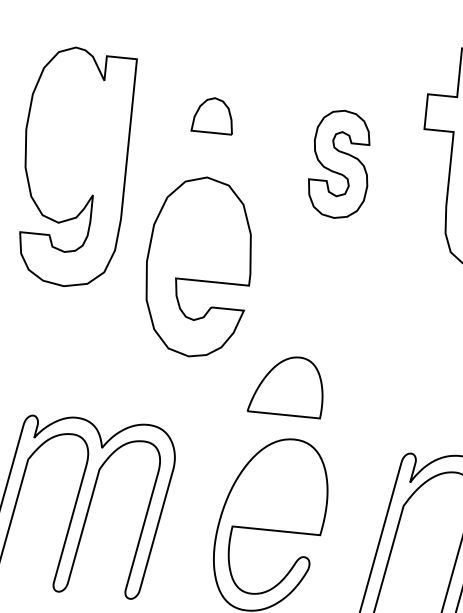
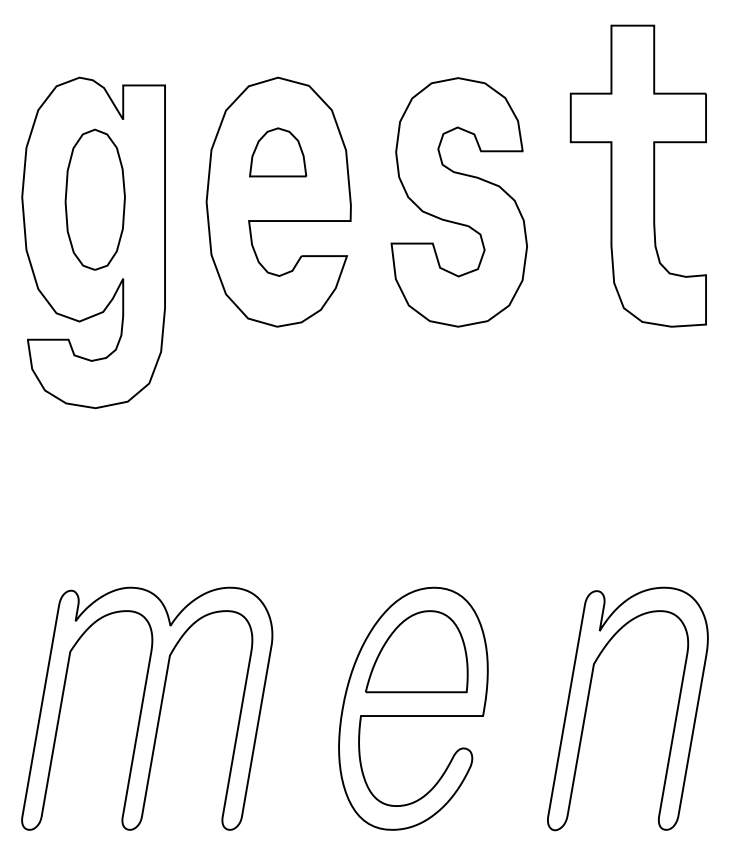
part: (78, 136) -> (94, 199), added
part: (339, 164) -> (458, 202), size x1.67
part: (198, 266) -> (278, 201), moved
part: (286, 385) -> (416, 651), moved

